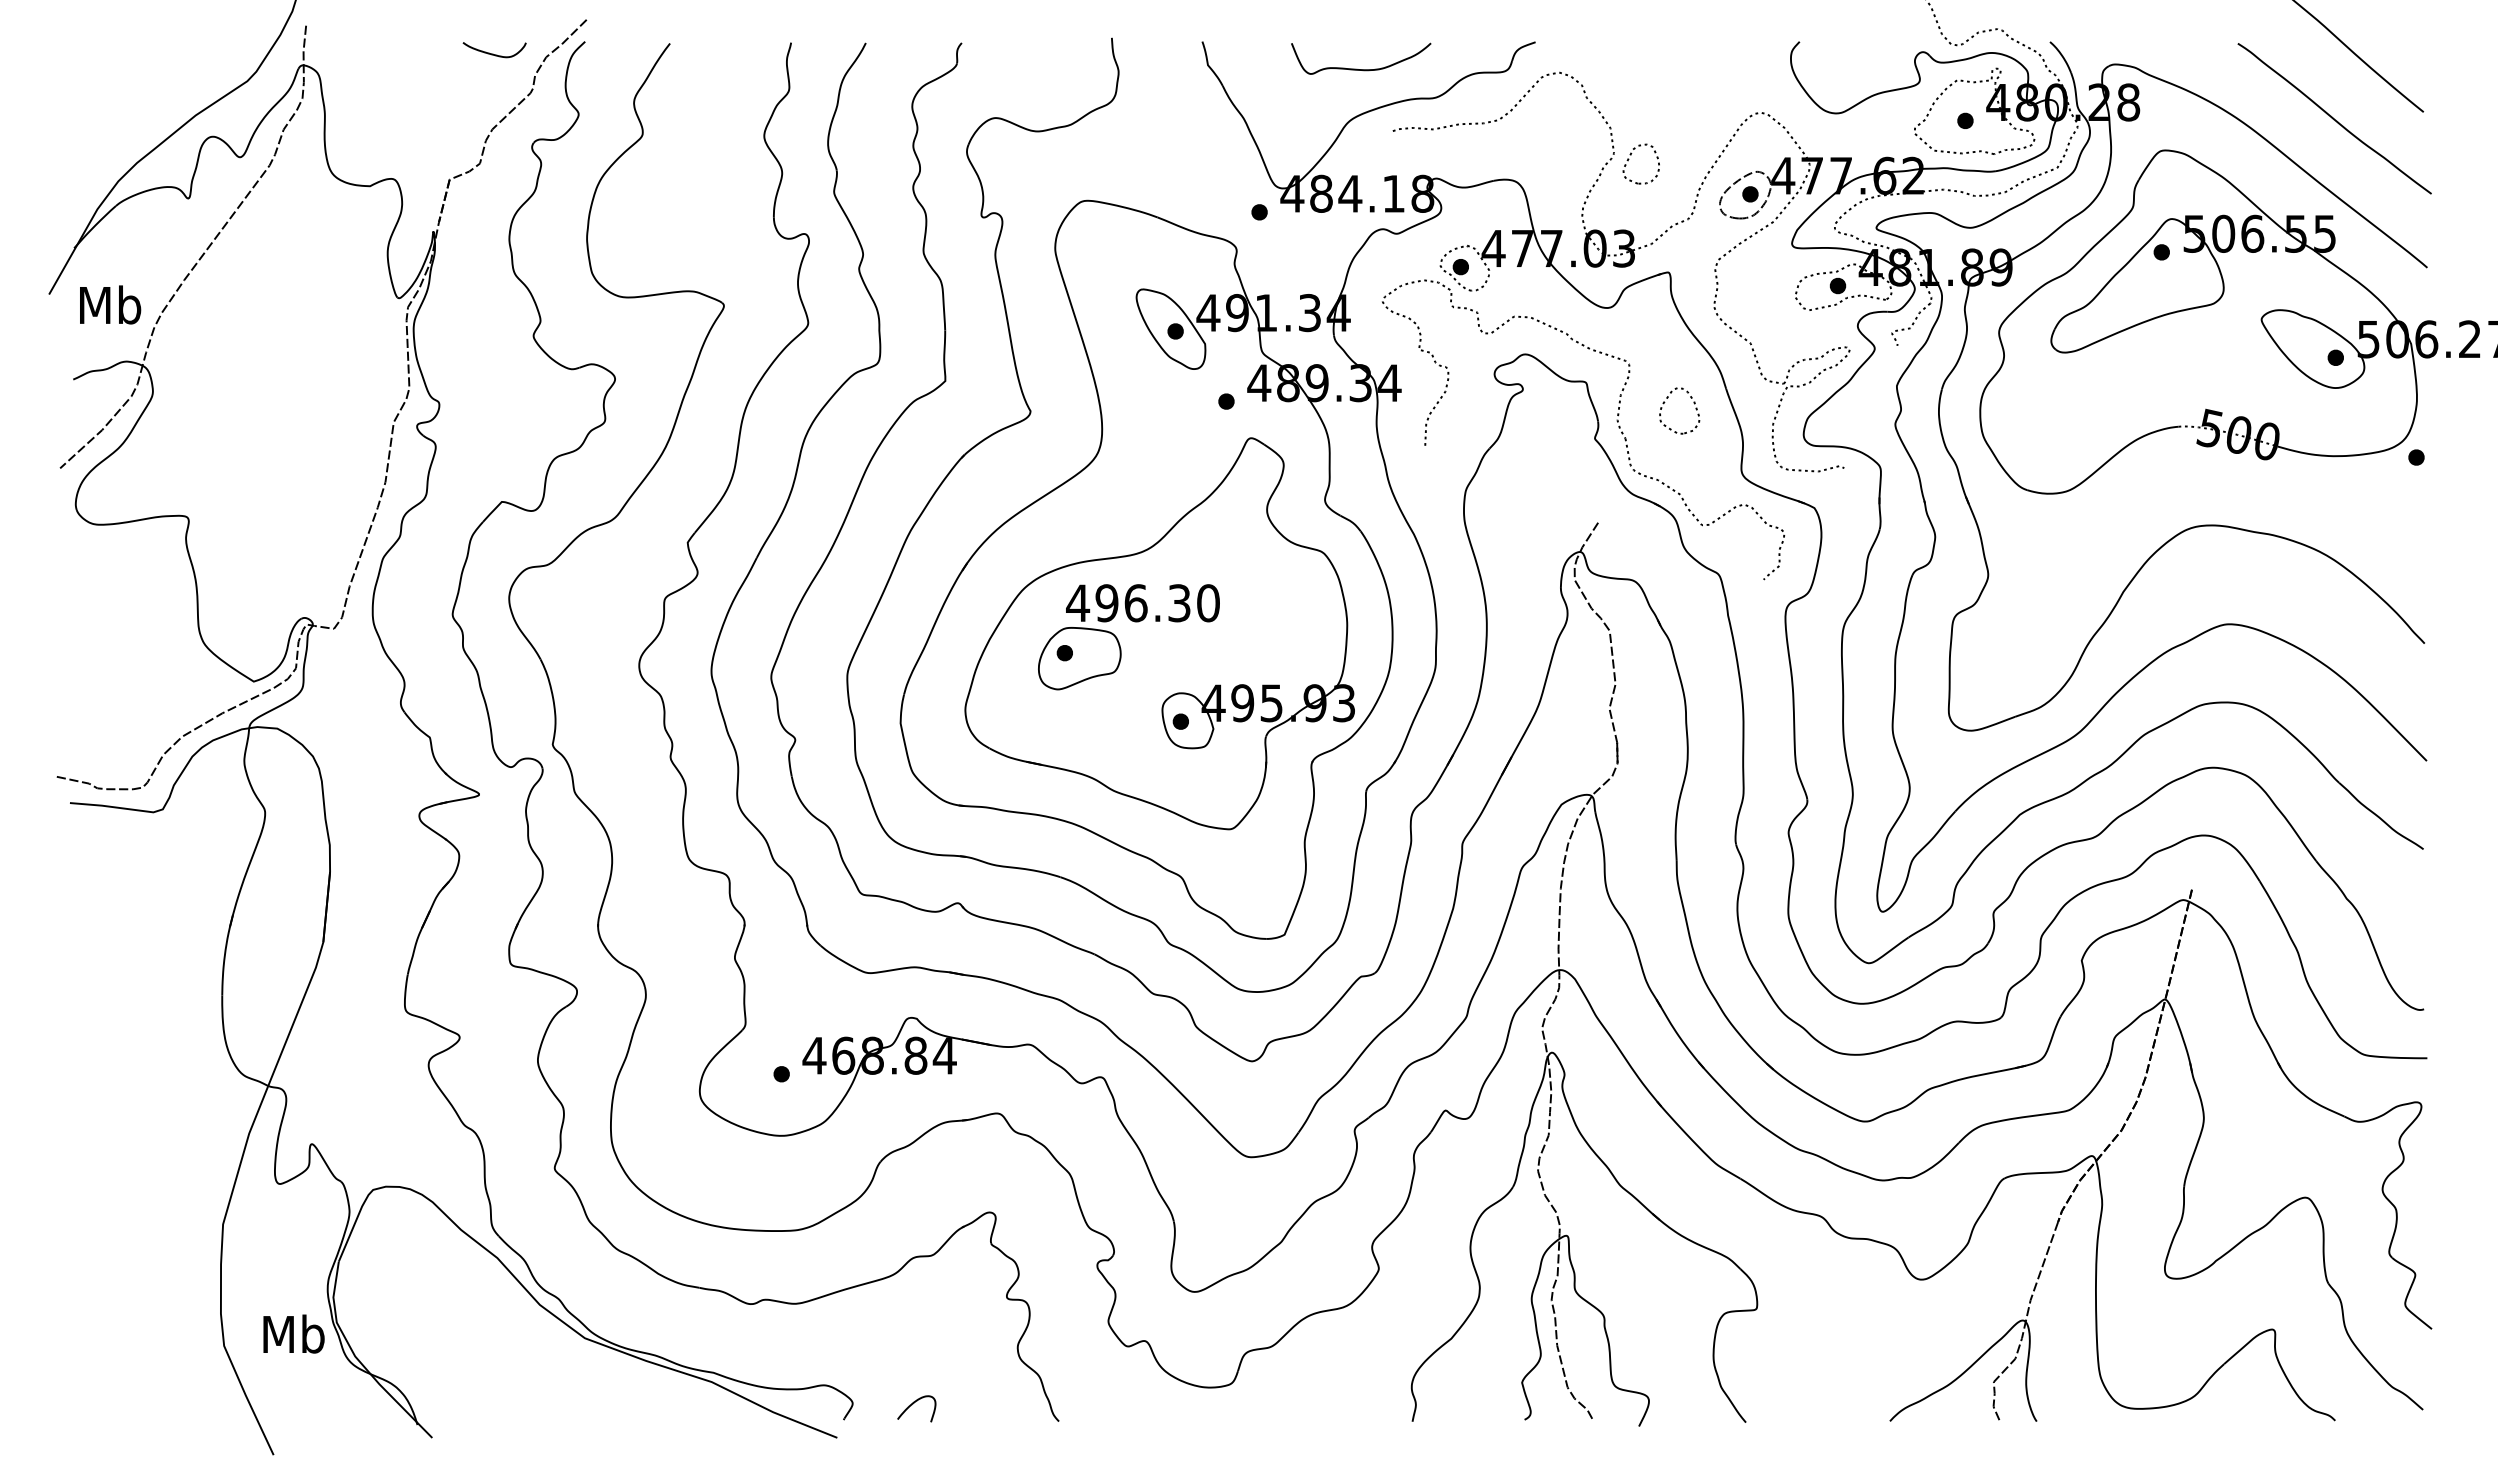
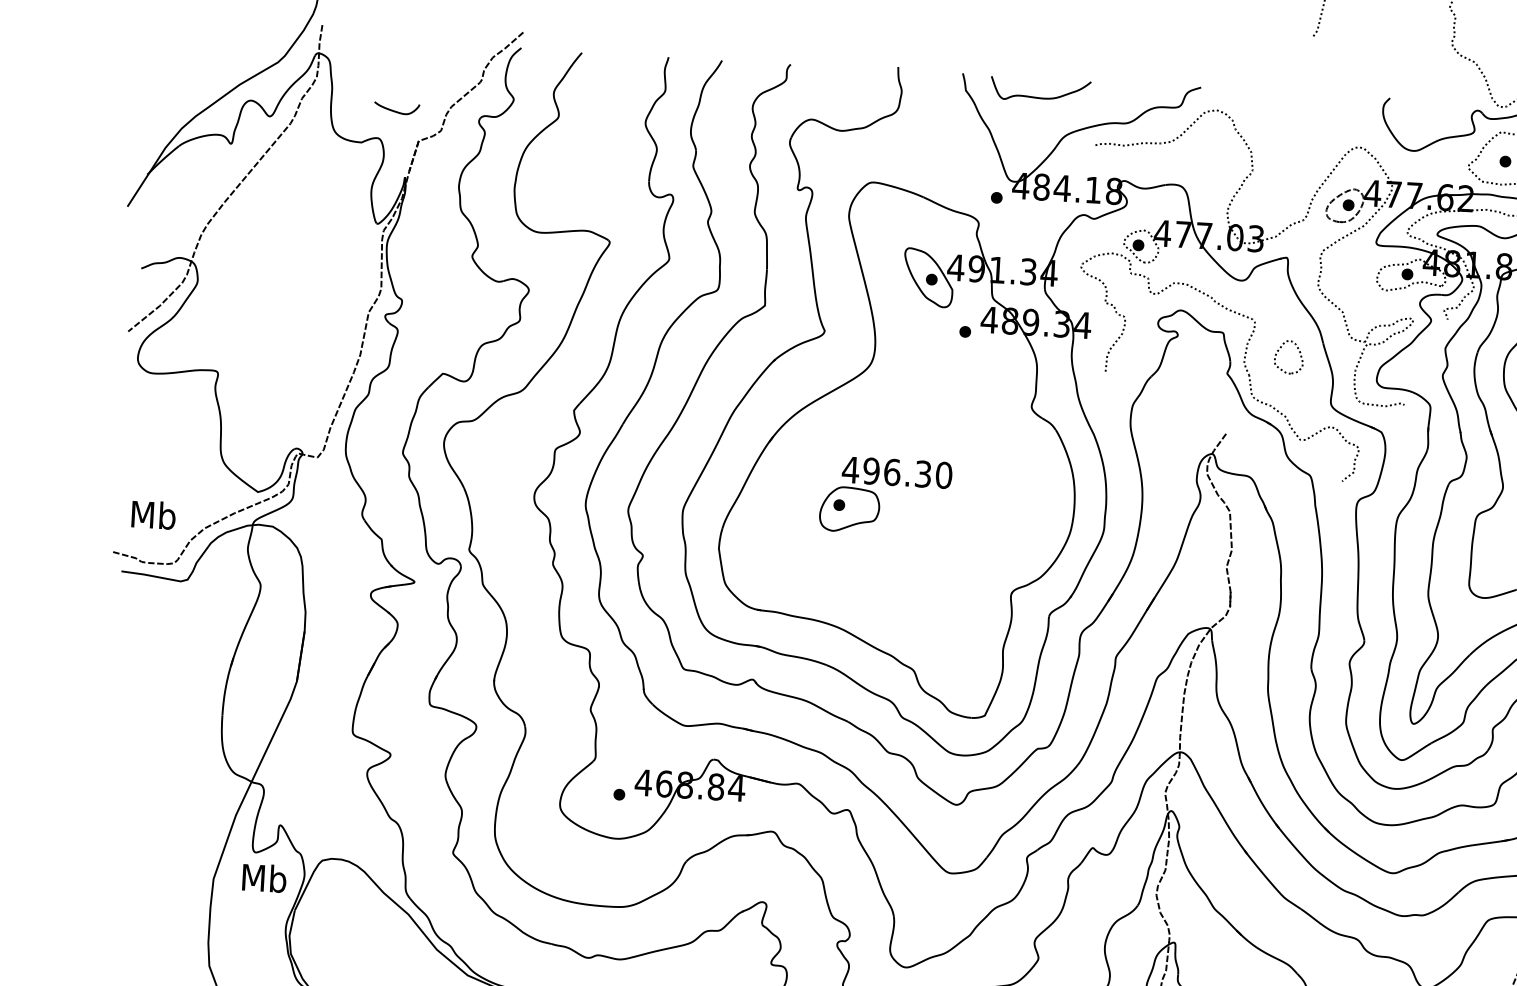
curve: (493, 53) -> (395, 110), moved
curve: (1357, 68) -> (1037, 97), moved
part: (1629, 159) -> (1263, 175), removed
text: (110, 304) -> (153, 514), moved
part: (1159, 633) -> (907, 495), removed
text: (293, 1333) -> (264, 877), moved

